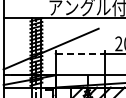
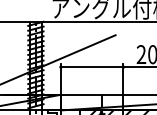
line: (80, 53) -> (92, 66), dashed -> solid

